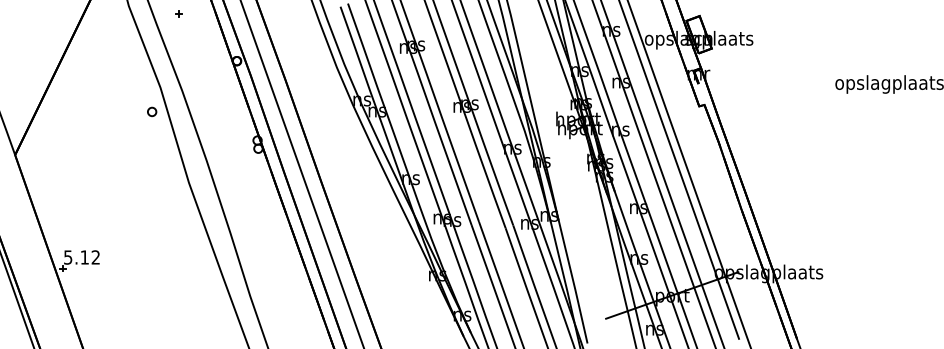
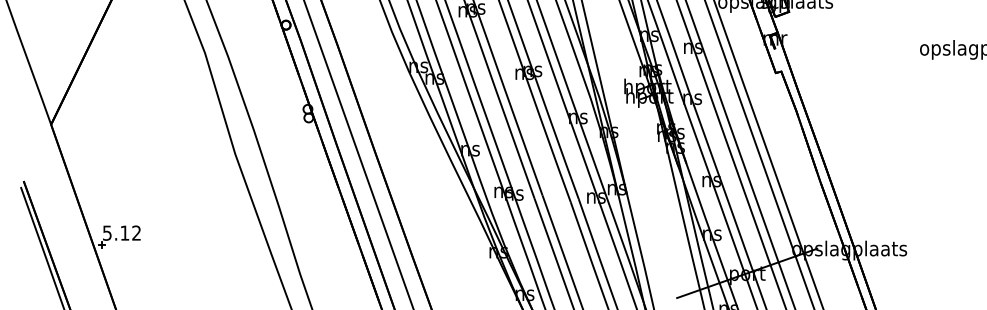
part: (152, 111) -> (196, 78), removed

